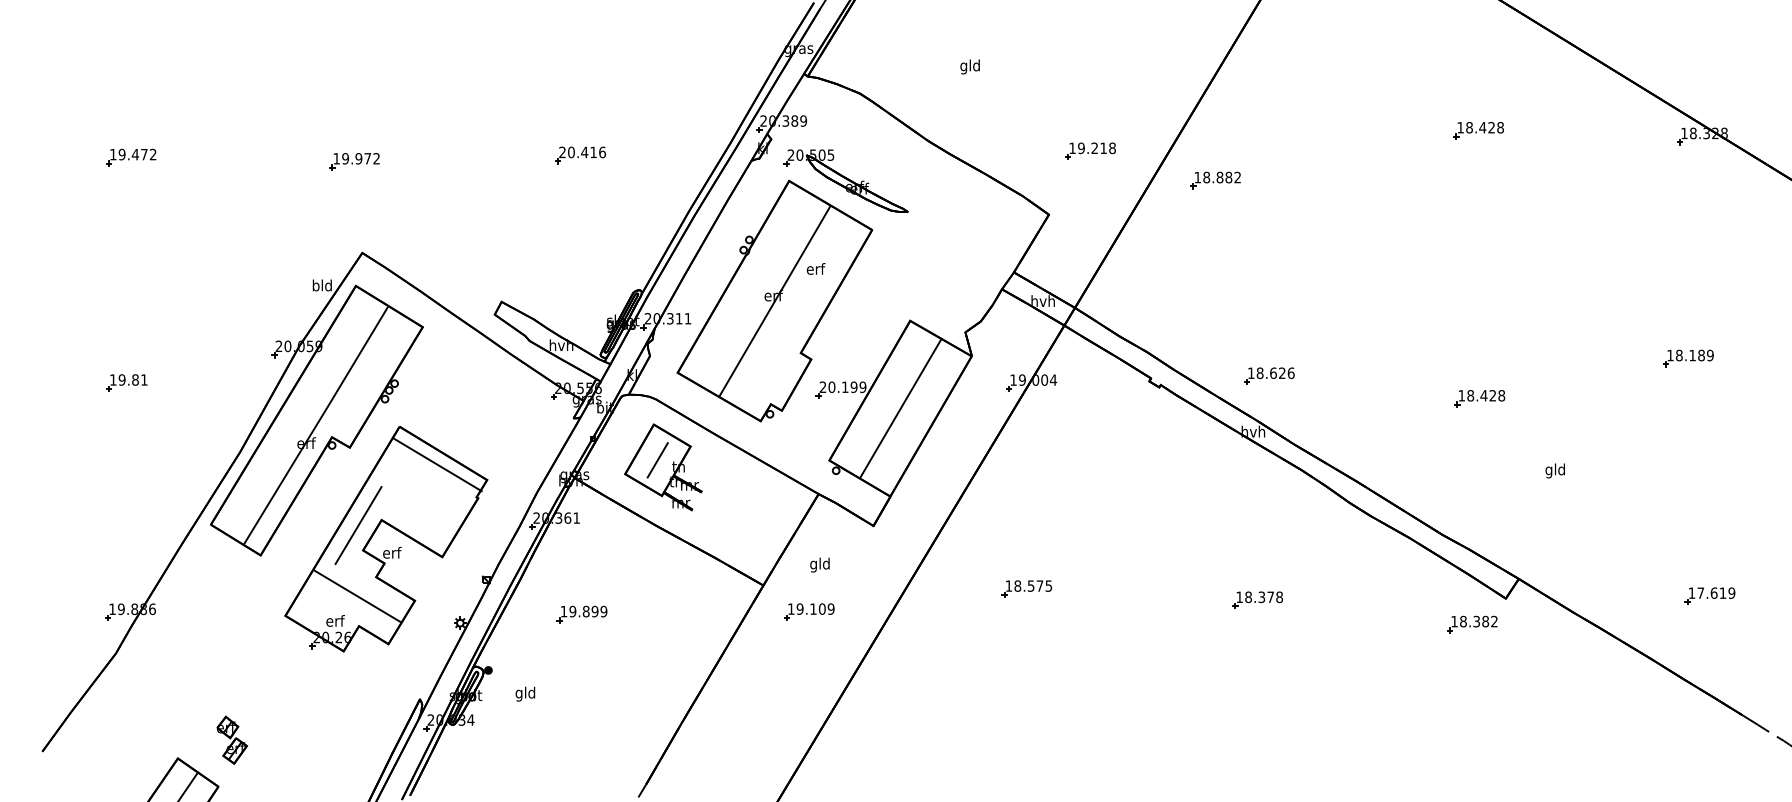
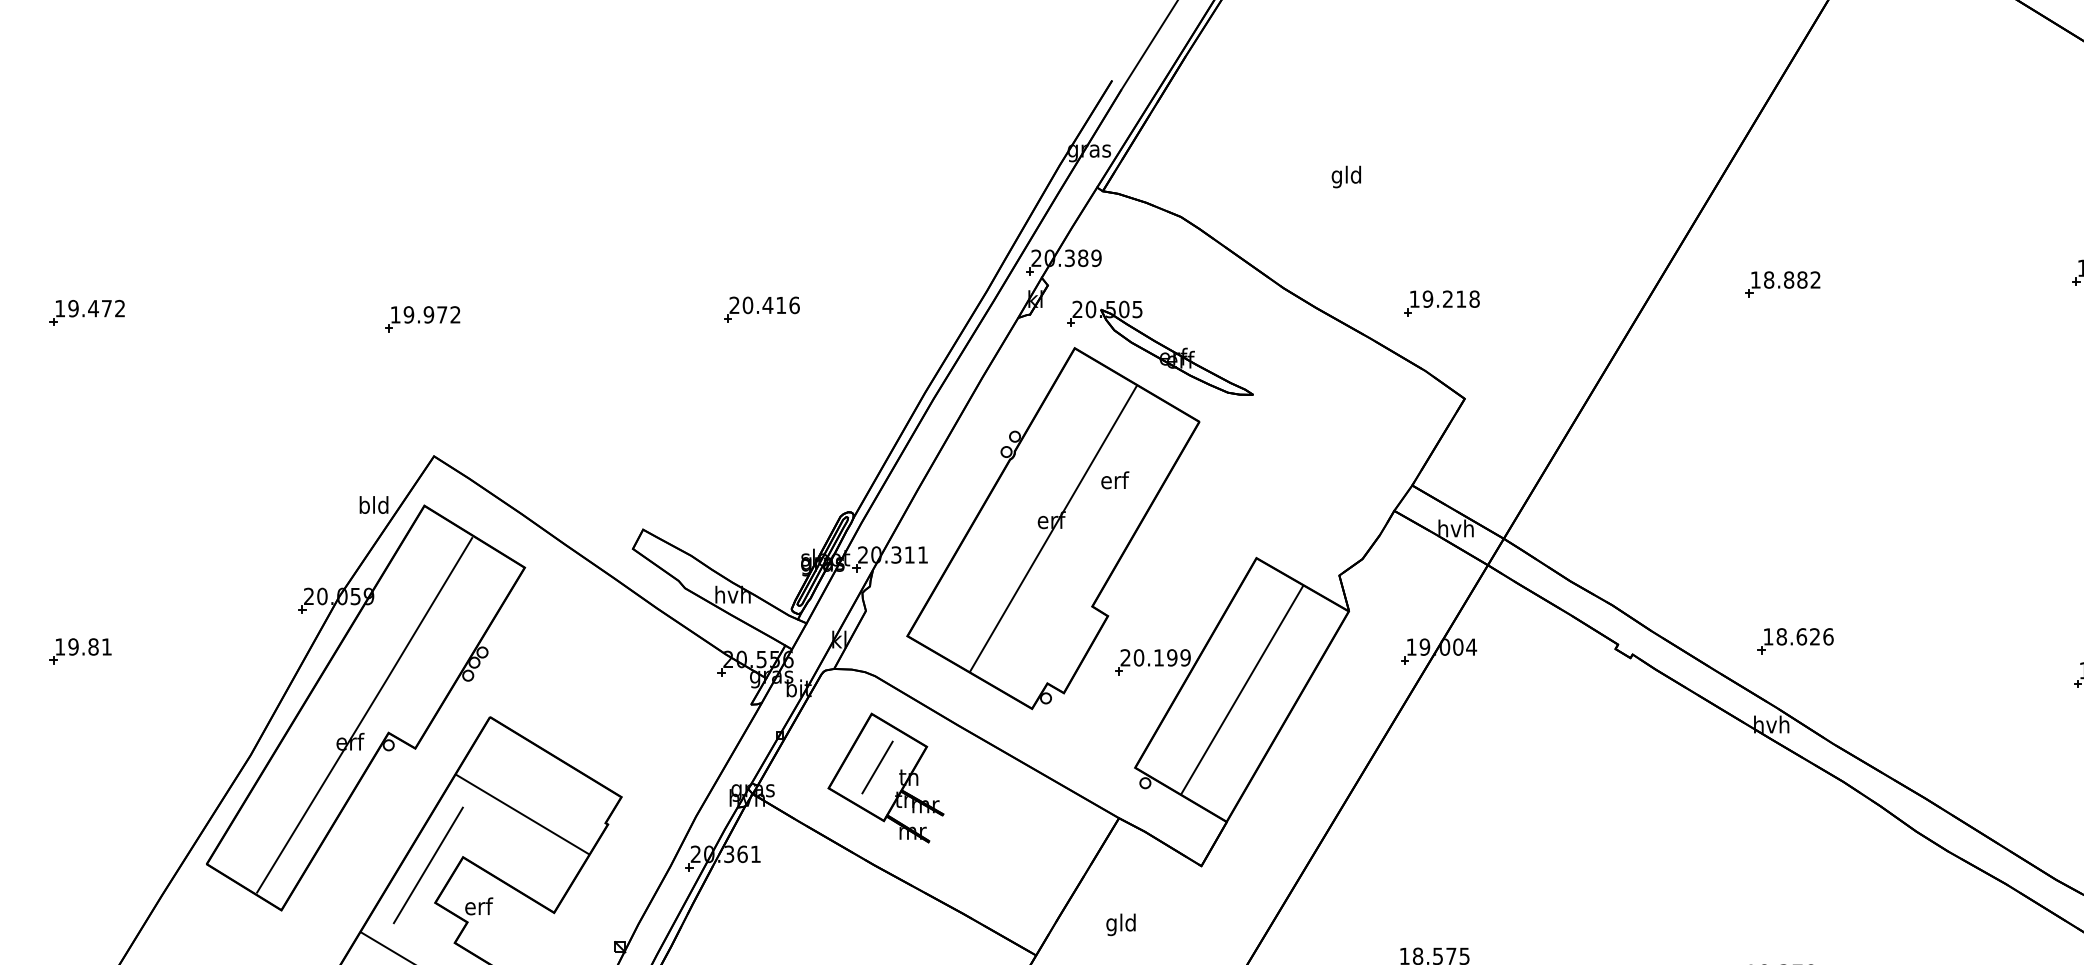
part: (1090, 150) -> (1441, 302), moved
part: (1215, 180) -> (1782, 284), moved
line: (436, 464) -> (521, 814), moved

